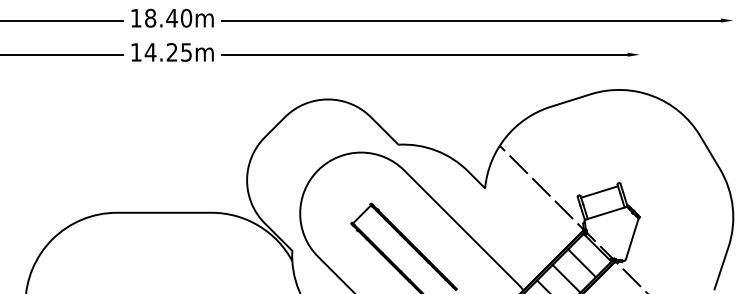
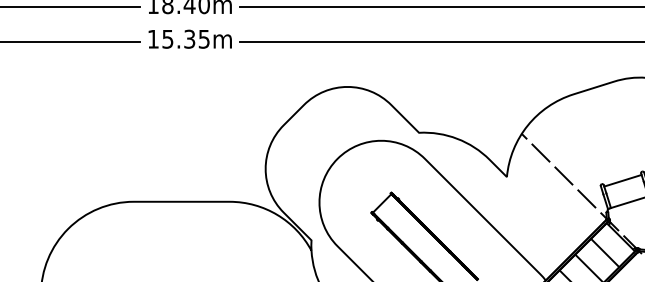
text: (160, 52) -> (177, 39), 14.25m -> 15.35m

